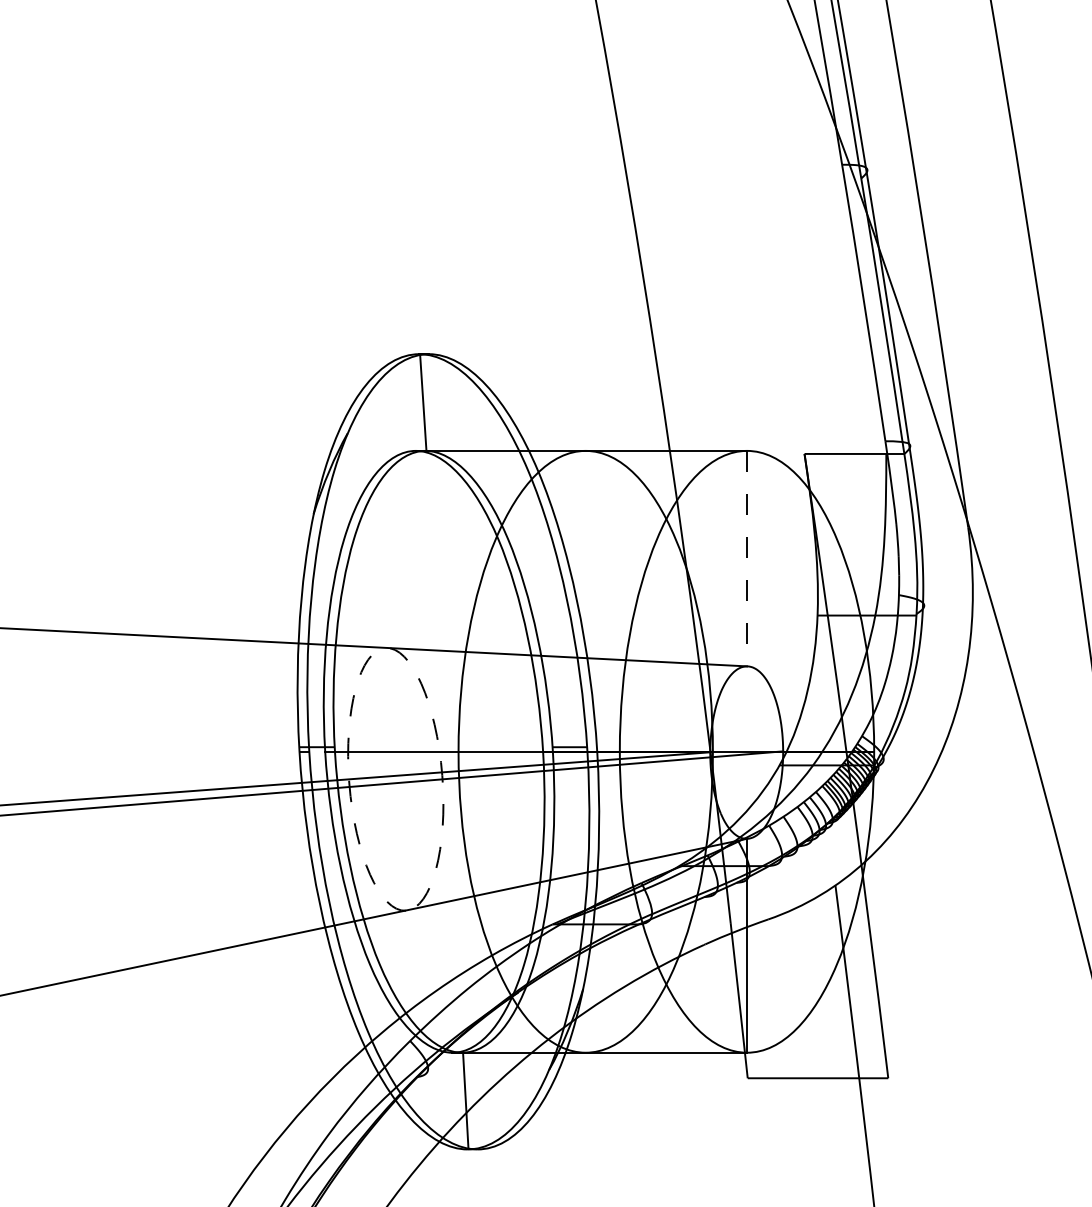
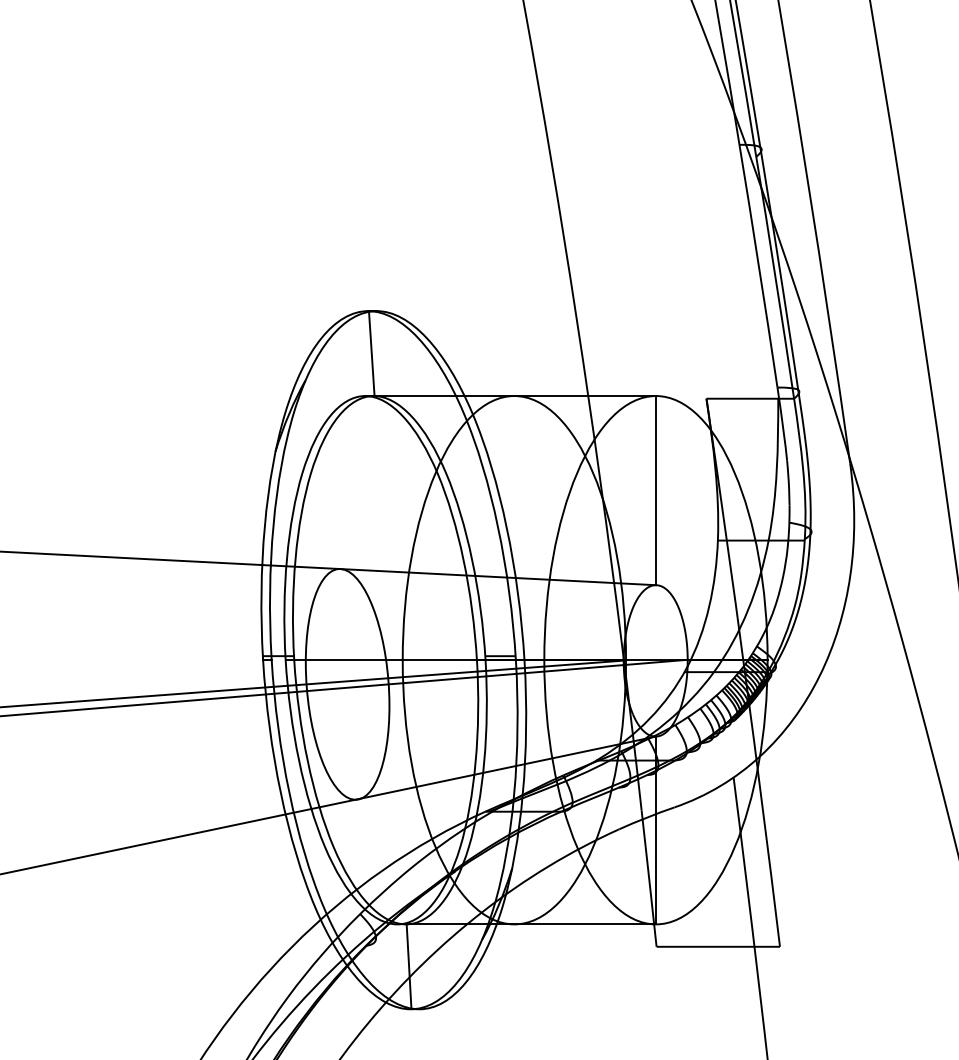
line: (747, 558) -> (656, 490), dashed -> solid
circle: (395, 779) -> (347, 684), dashed -> solid

